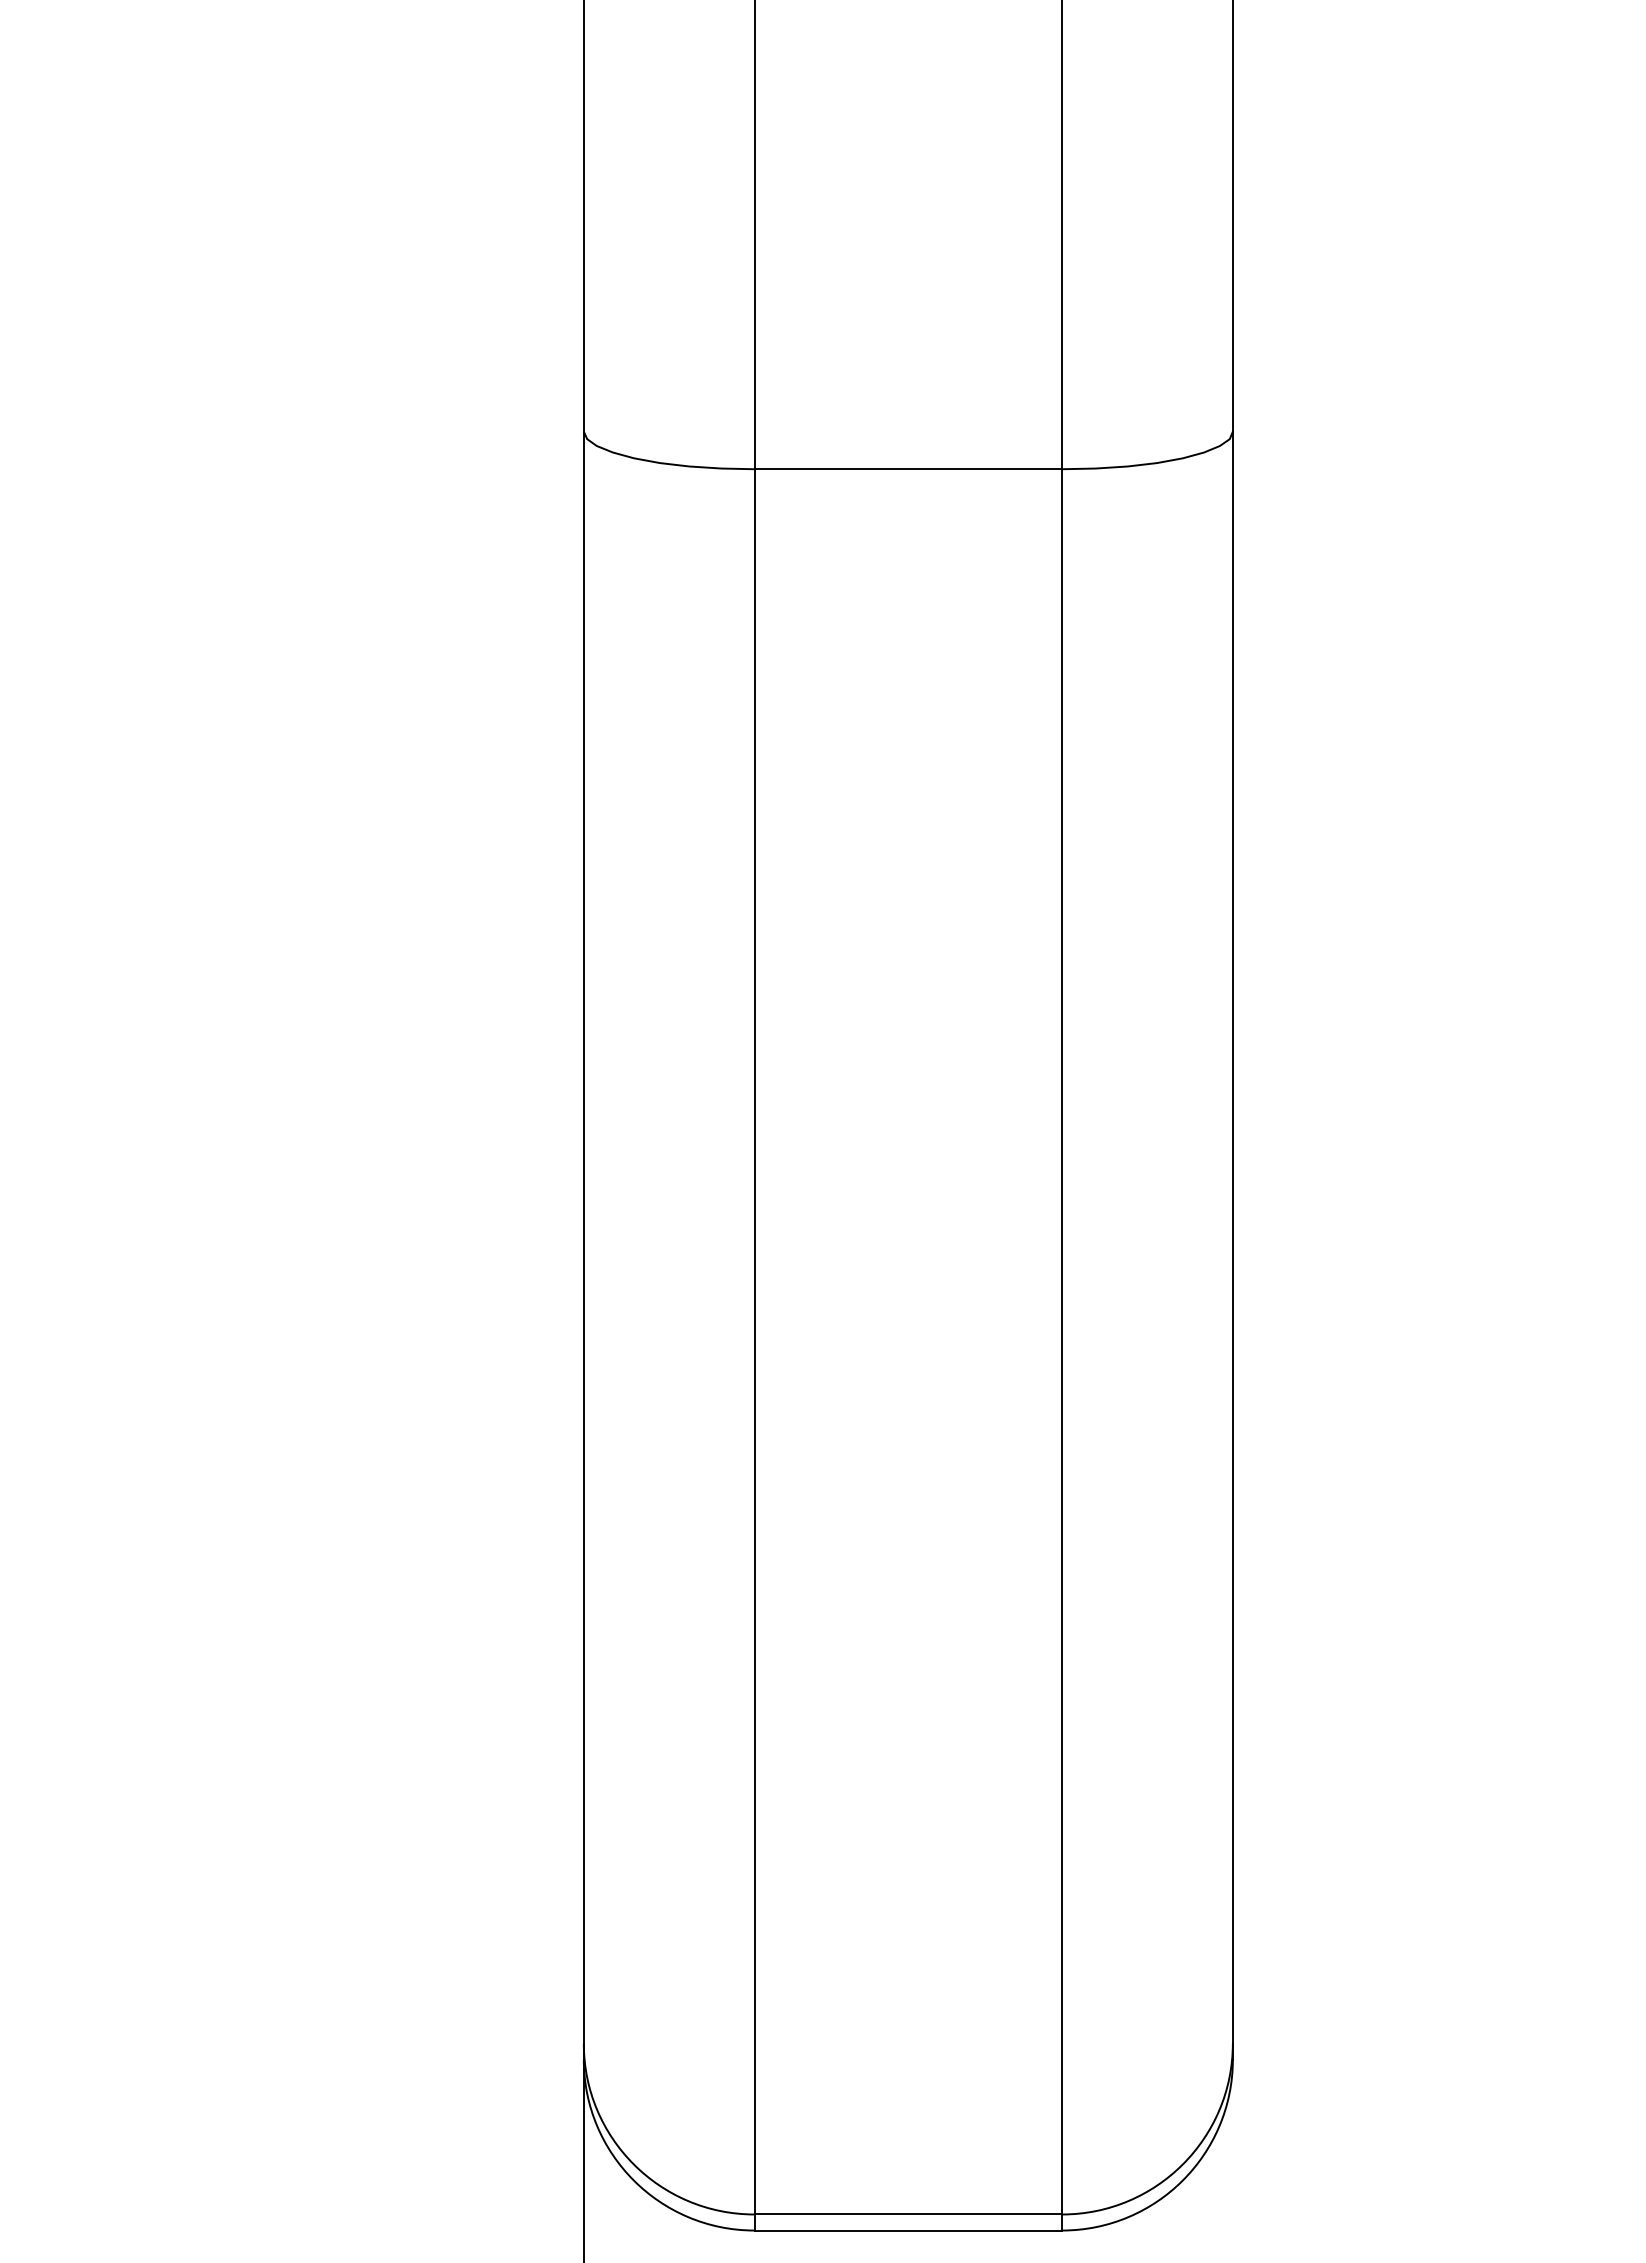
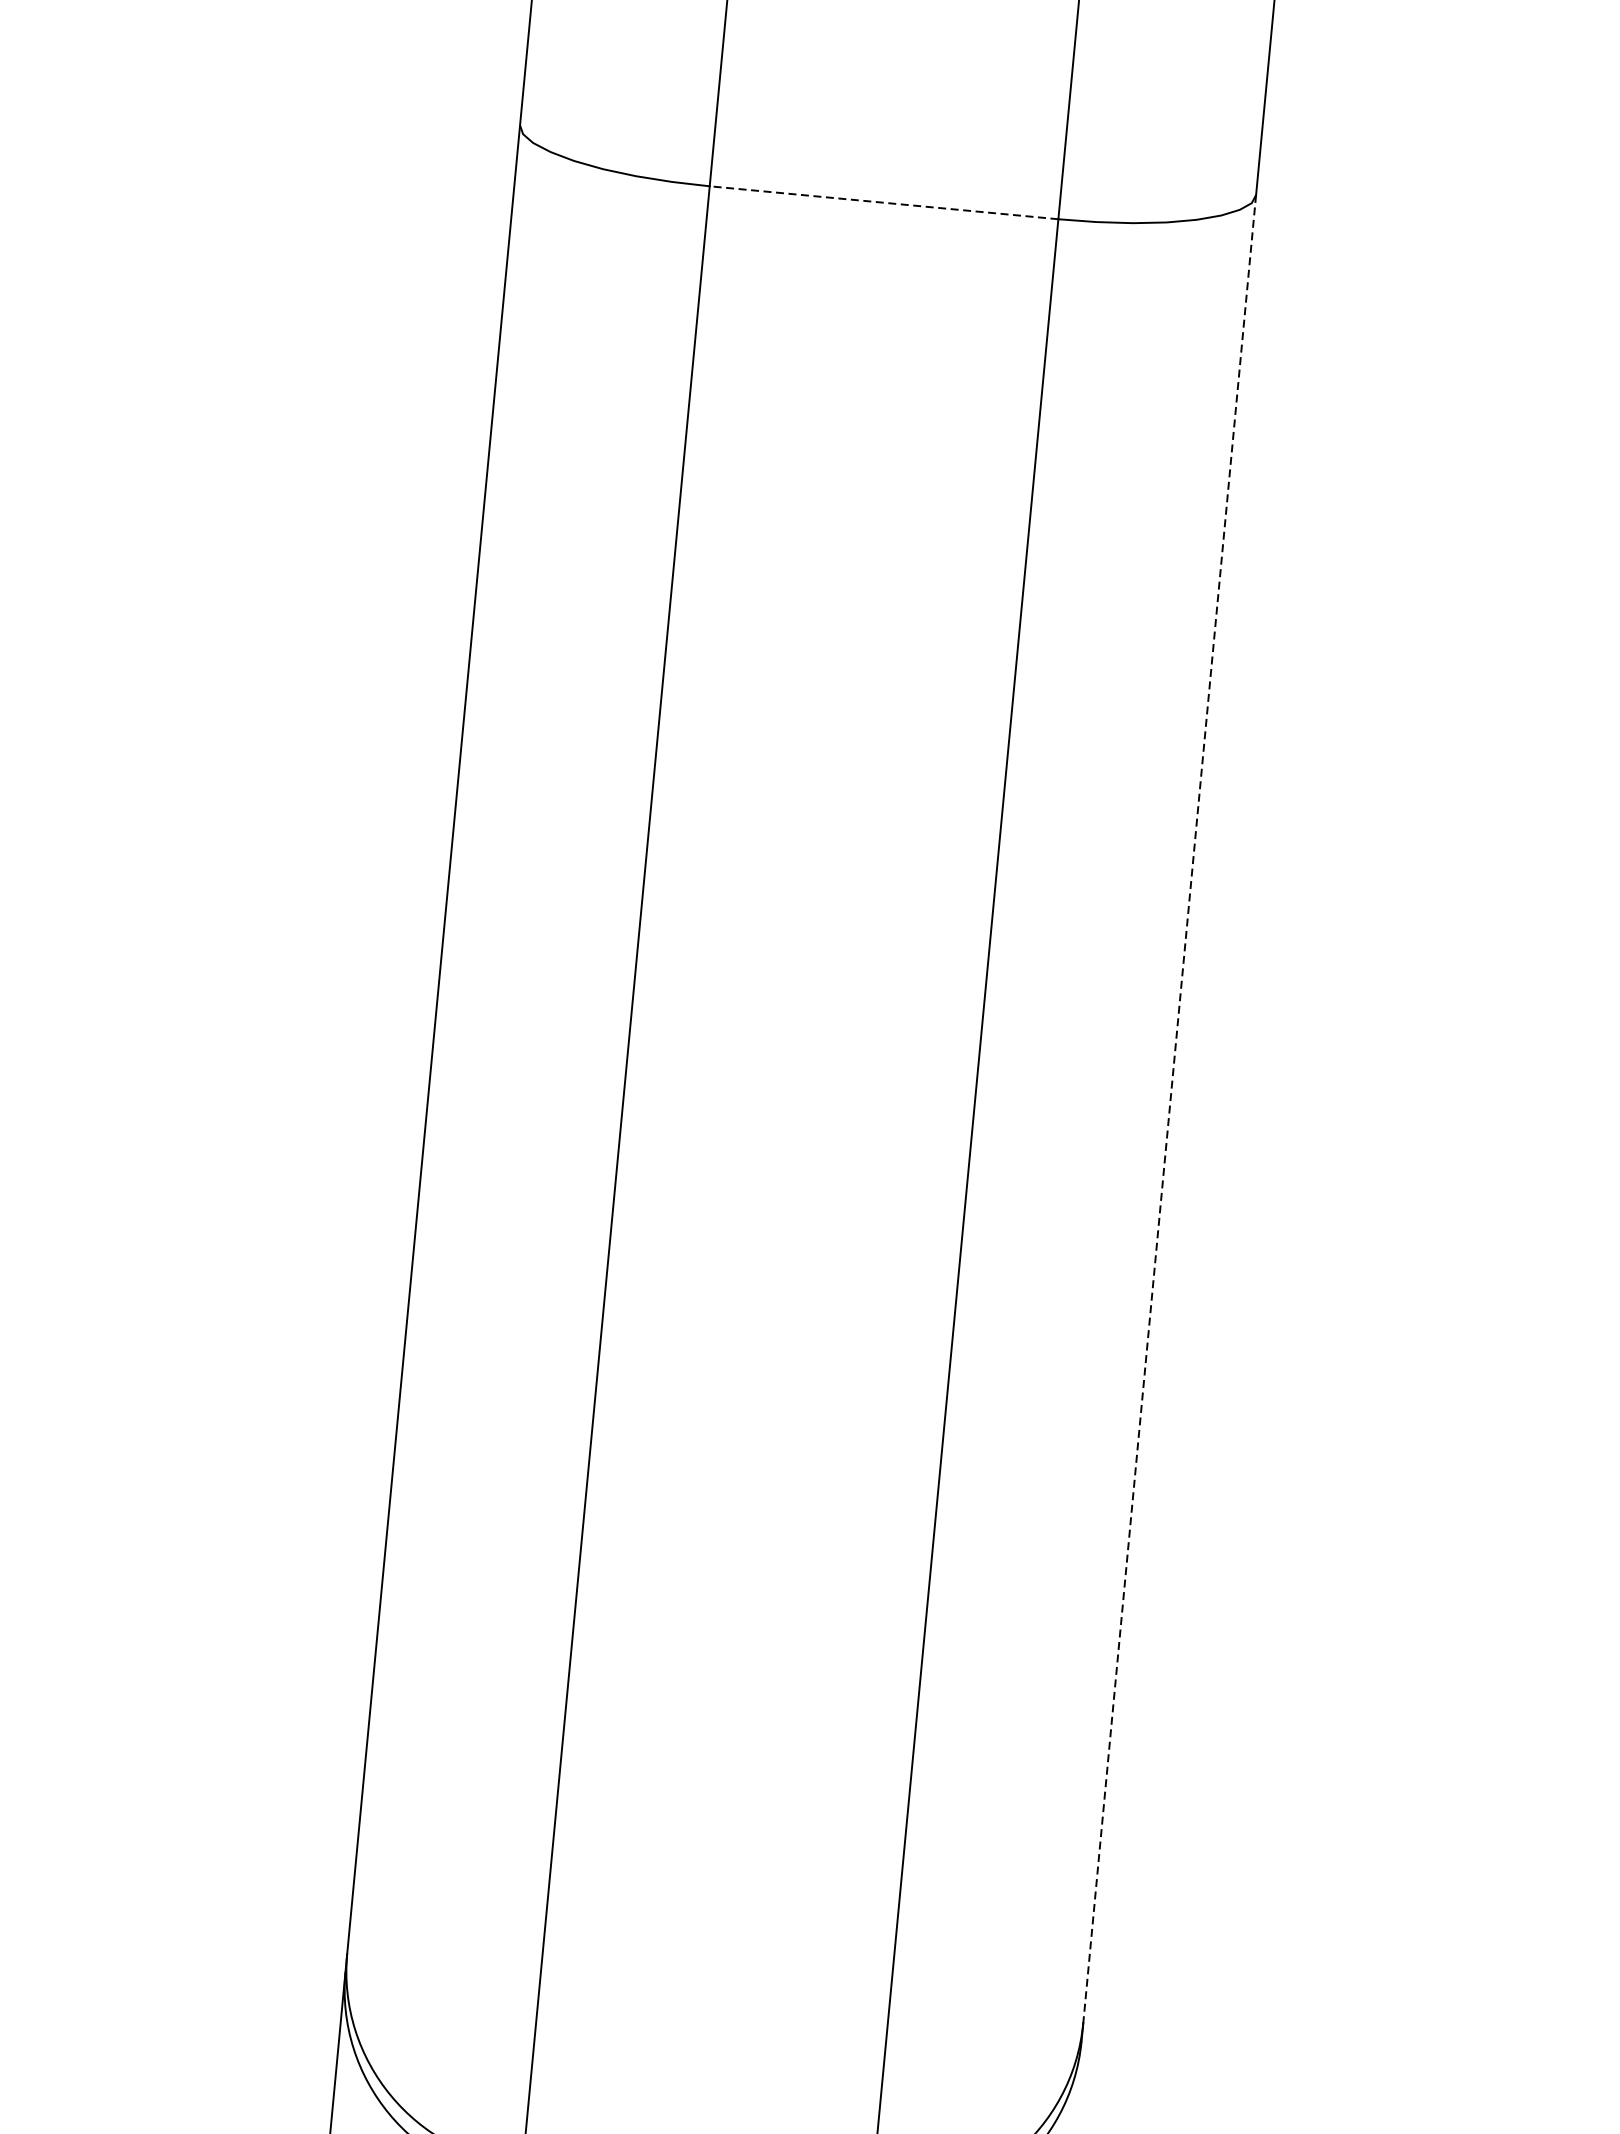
line: (908, 469) -> (884, 203), solid -> dashed
line: (1232, 1238) -> (1169, 1109), solid -> dashed

